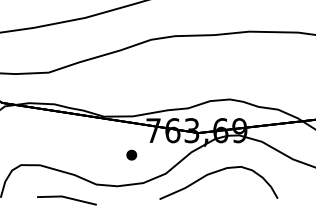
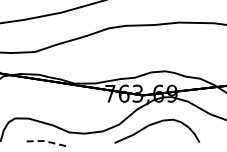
part: (131, 155) -> (94, 111), removed
line: (67, 197) -> (48, 141), solid -> dashed

